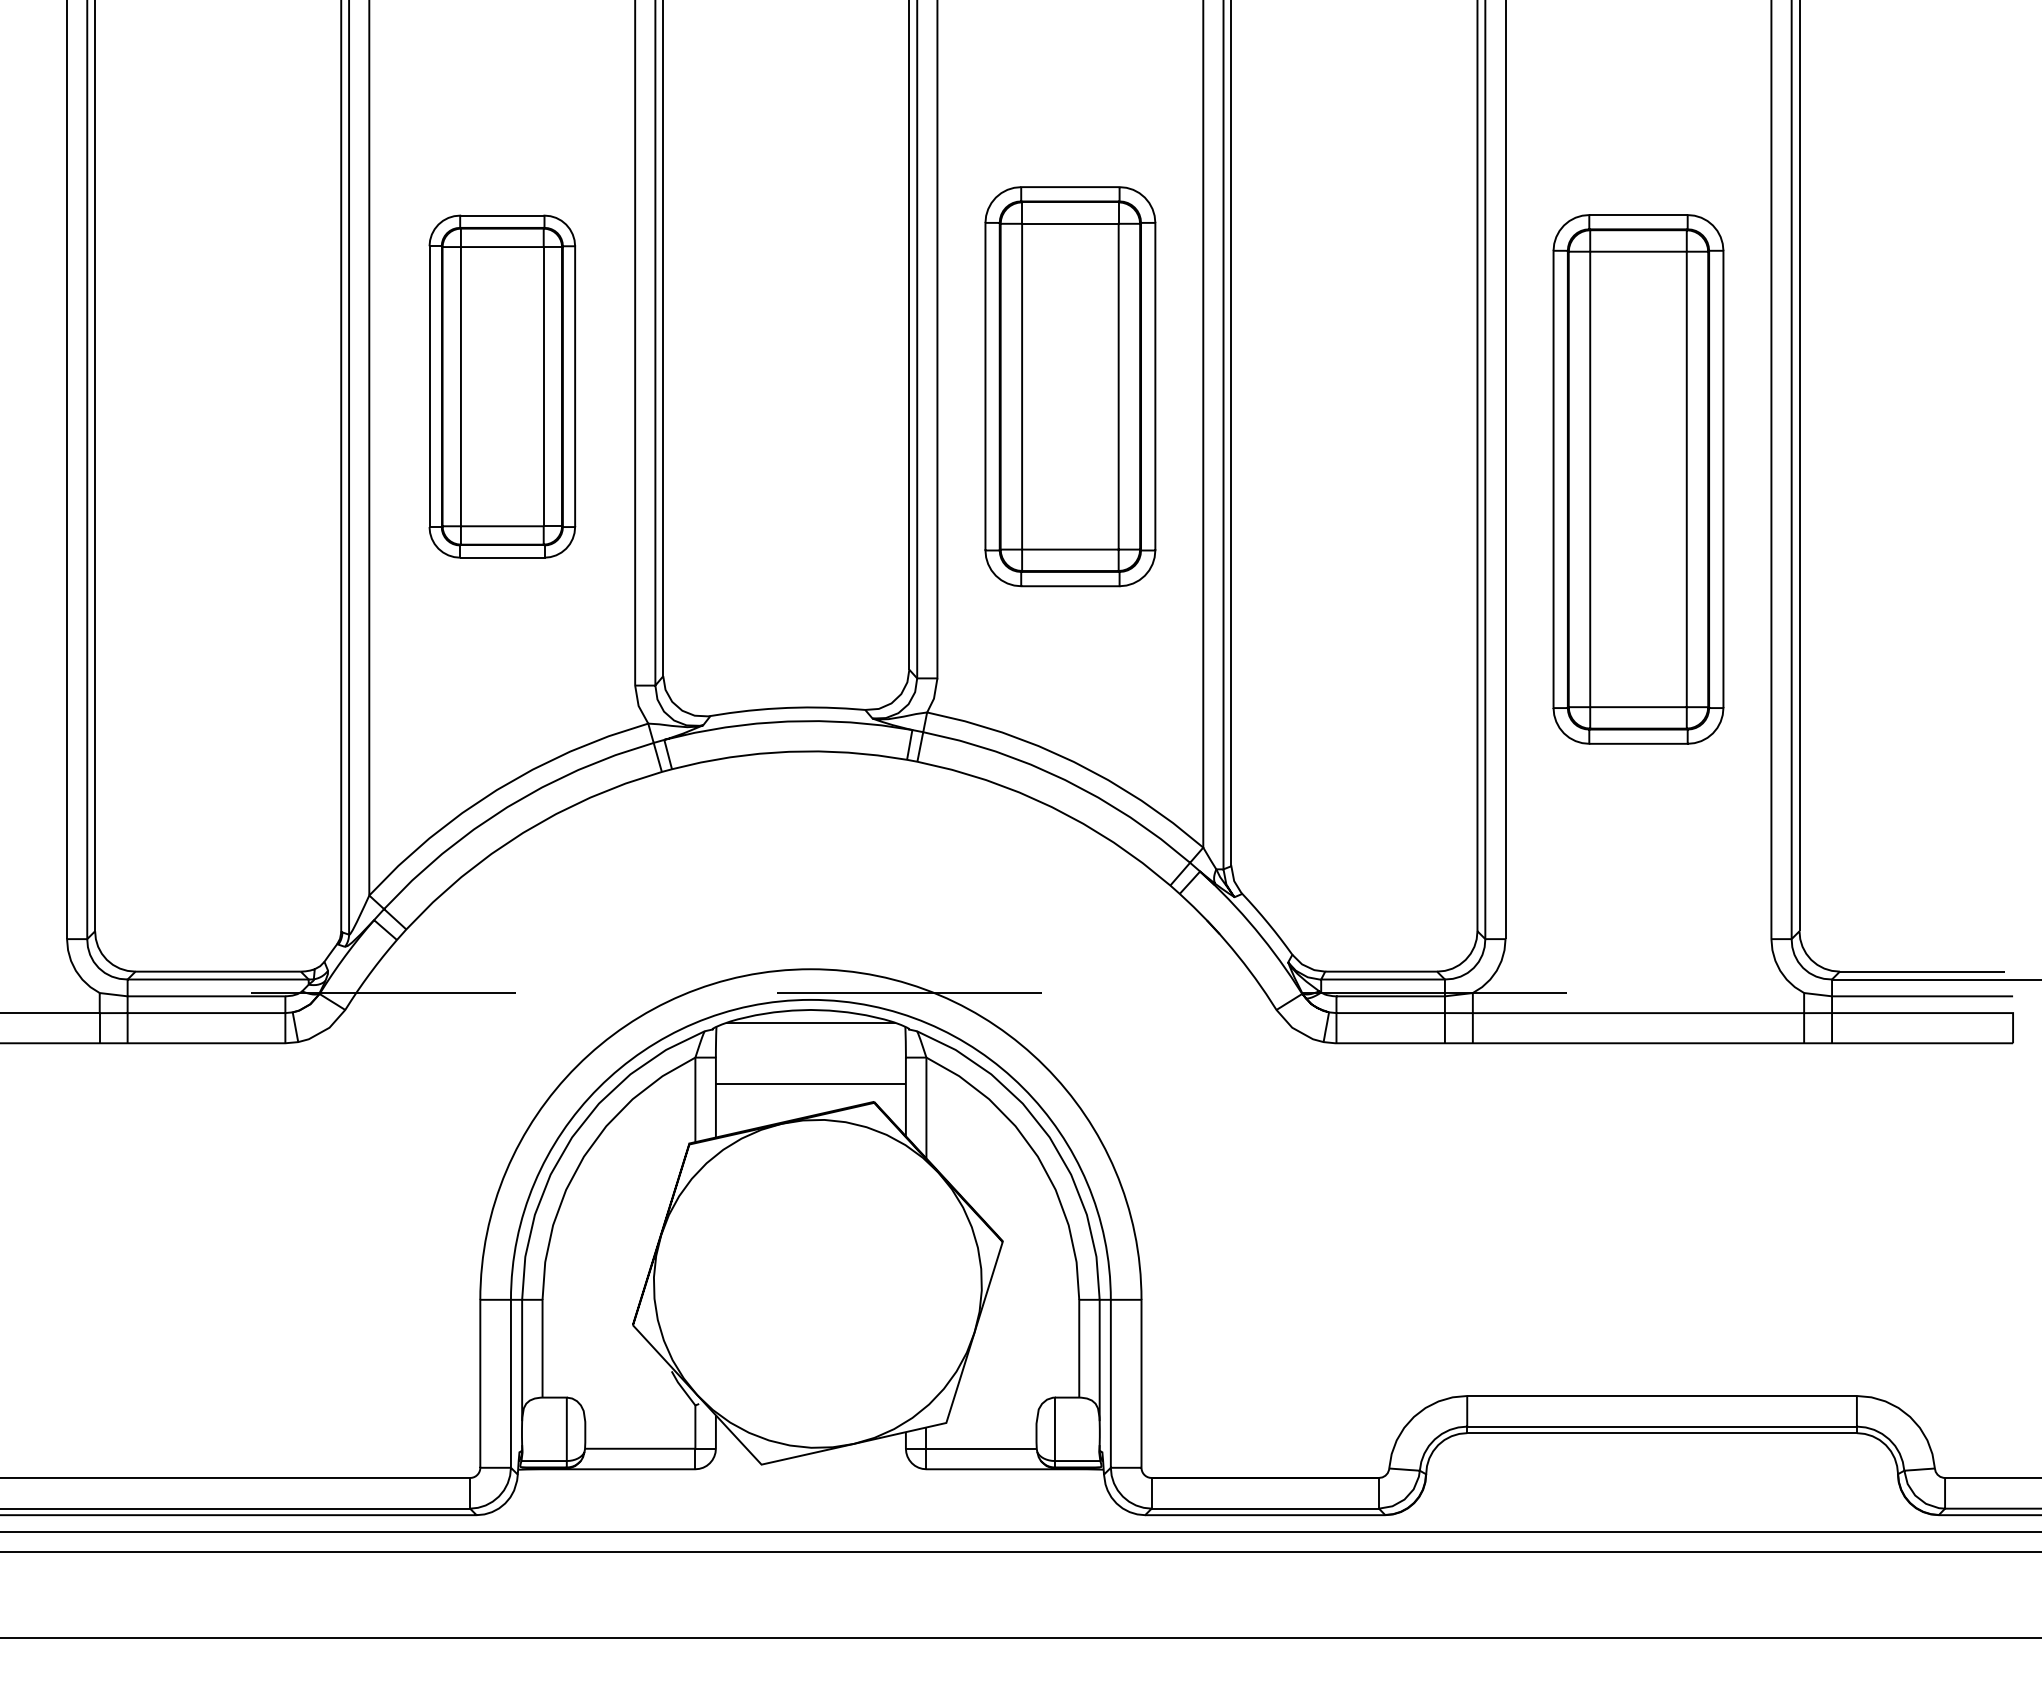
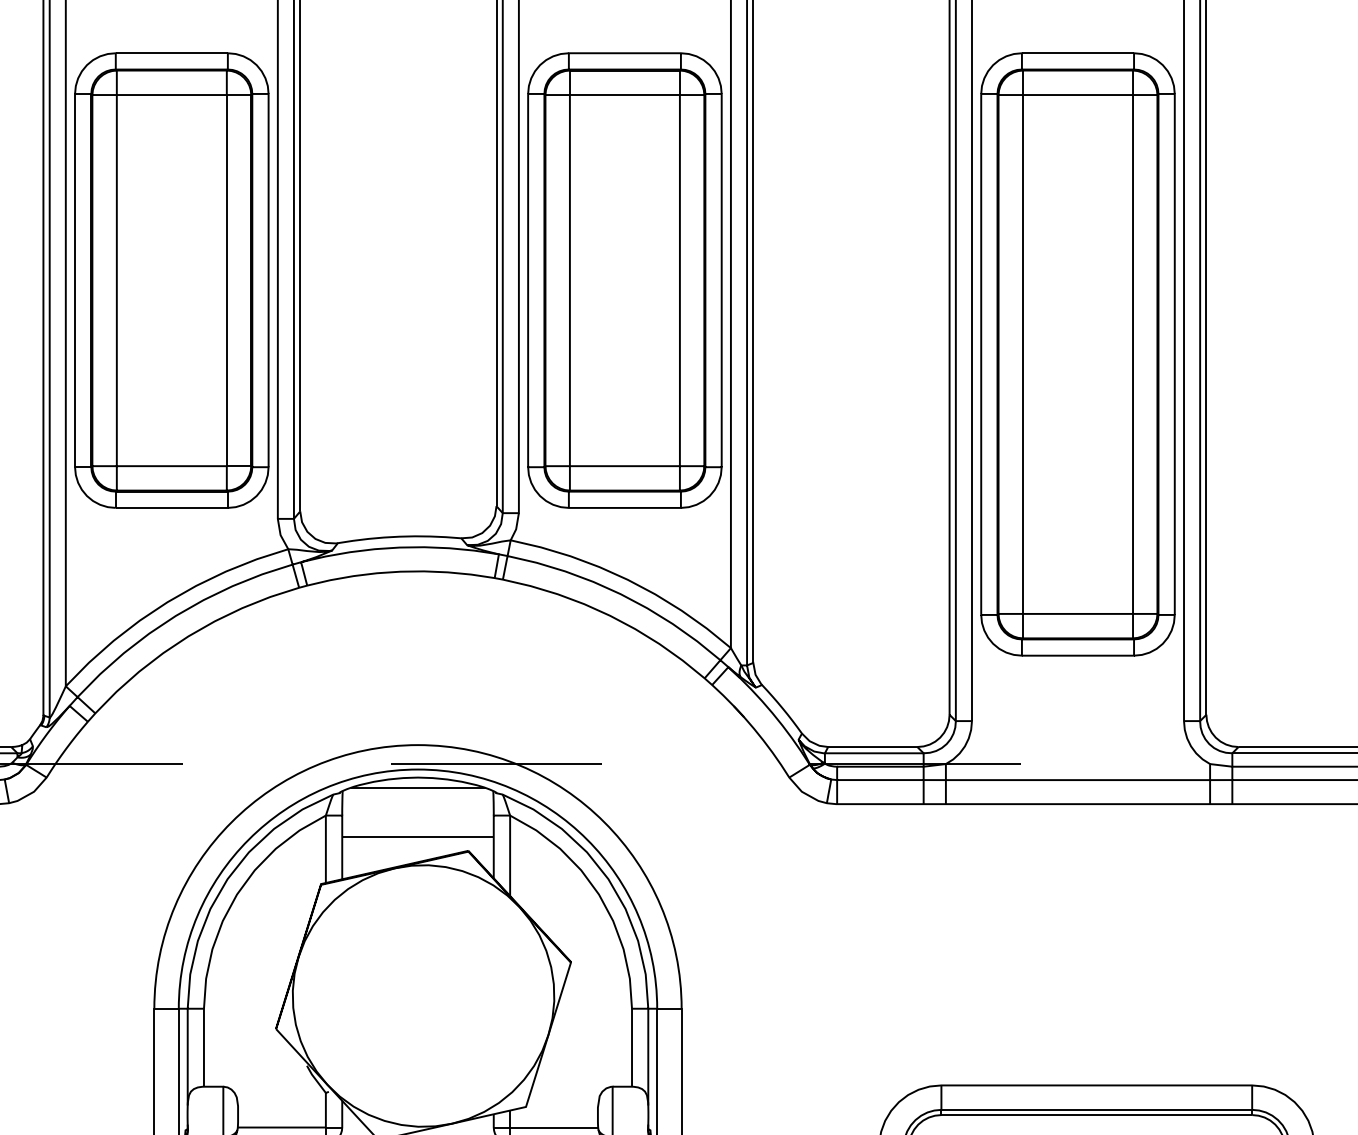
part: (502, 386) -> (172, 280), size x1.67
part: (1070, 386) -> (625, 280), size x1.43
part: (1638, 479) -> (1078, 354), size x1.43

